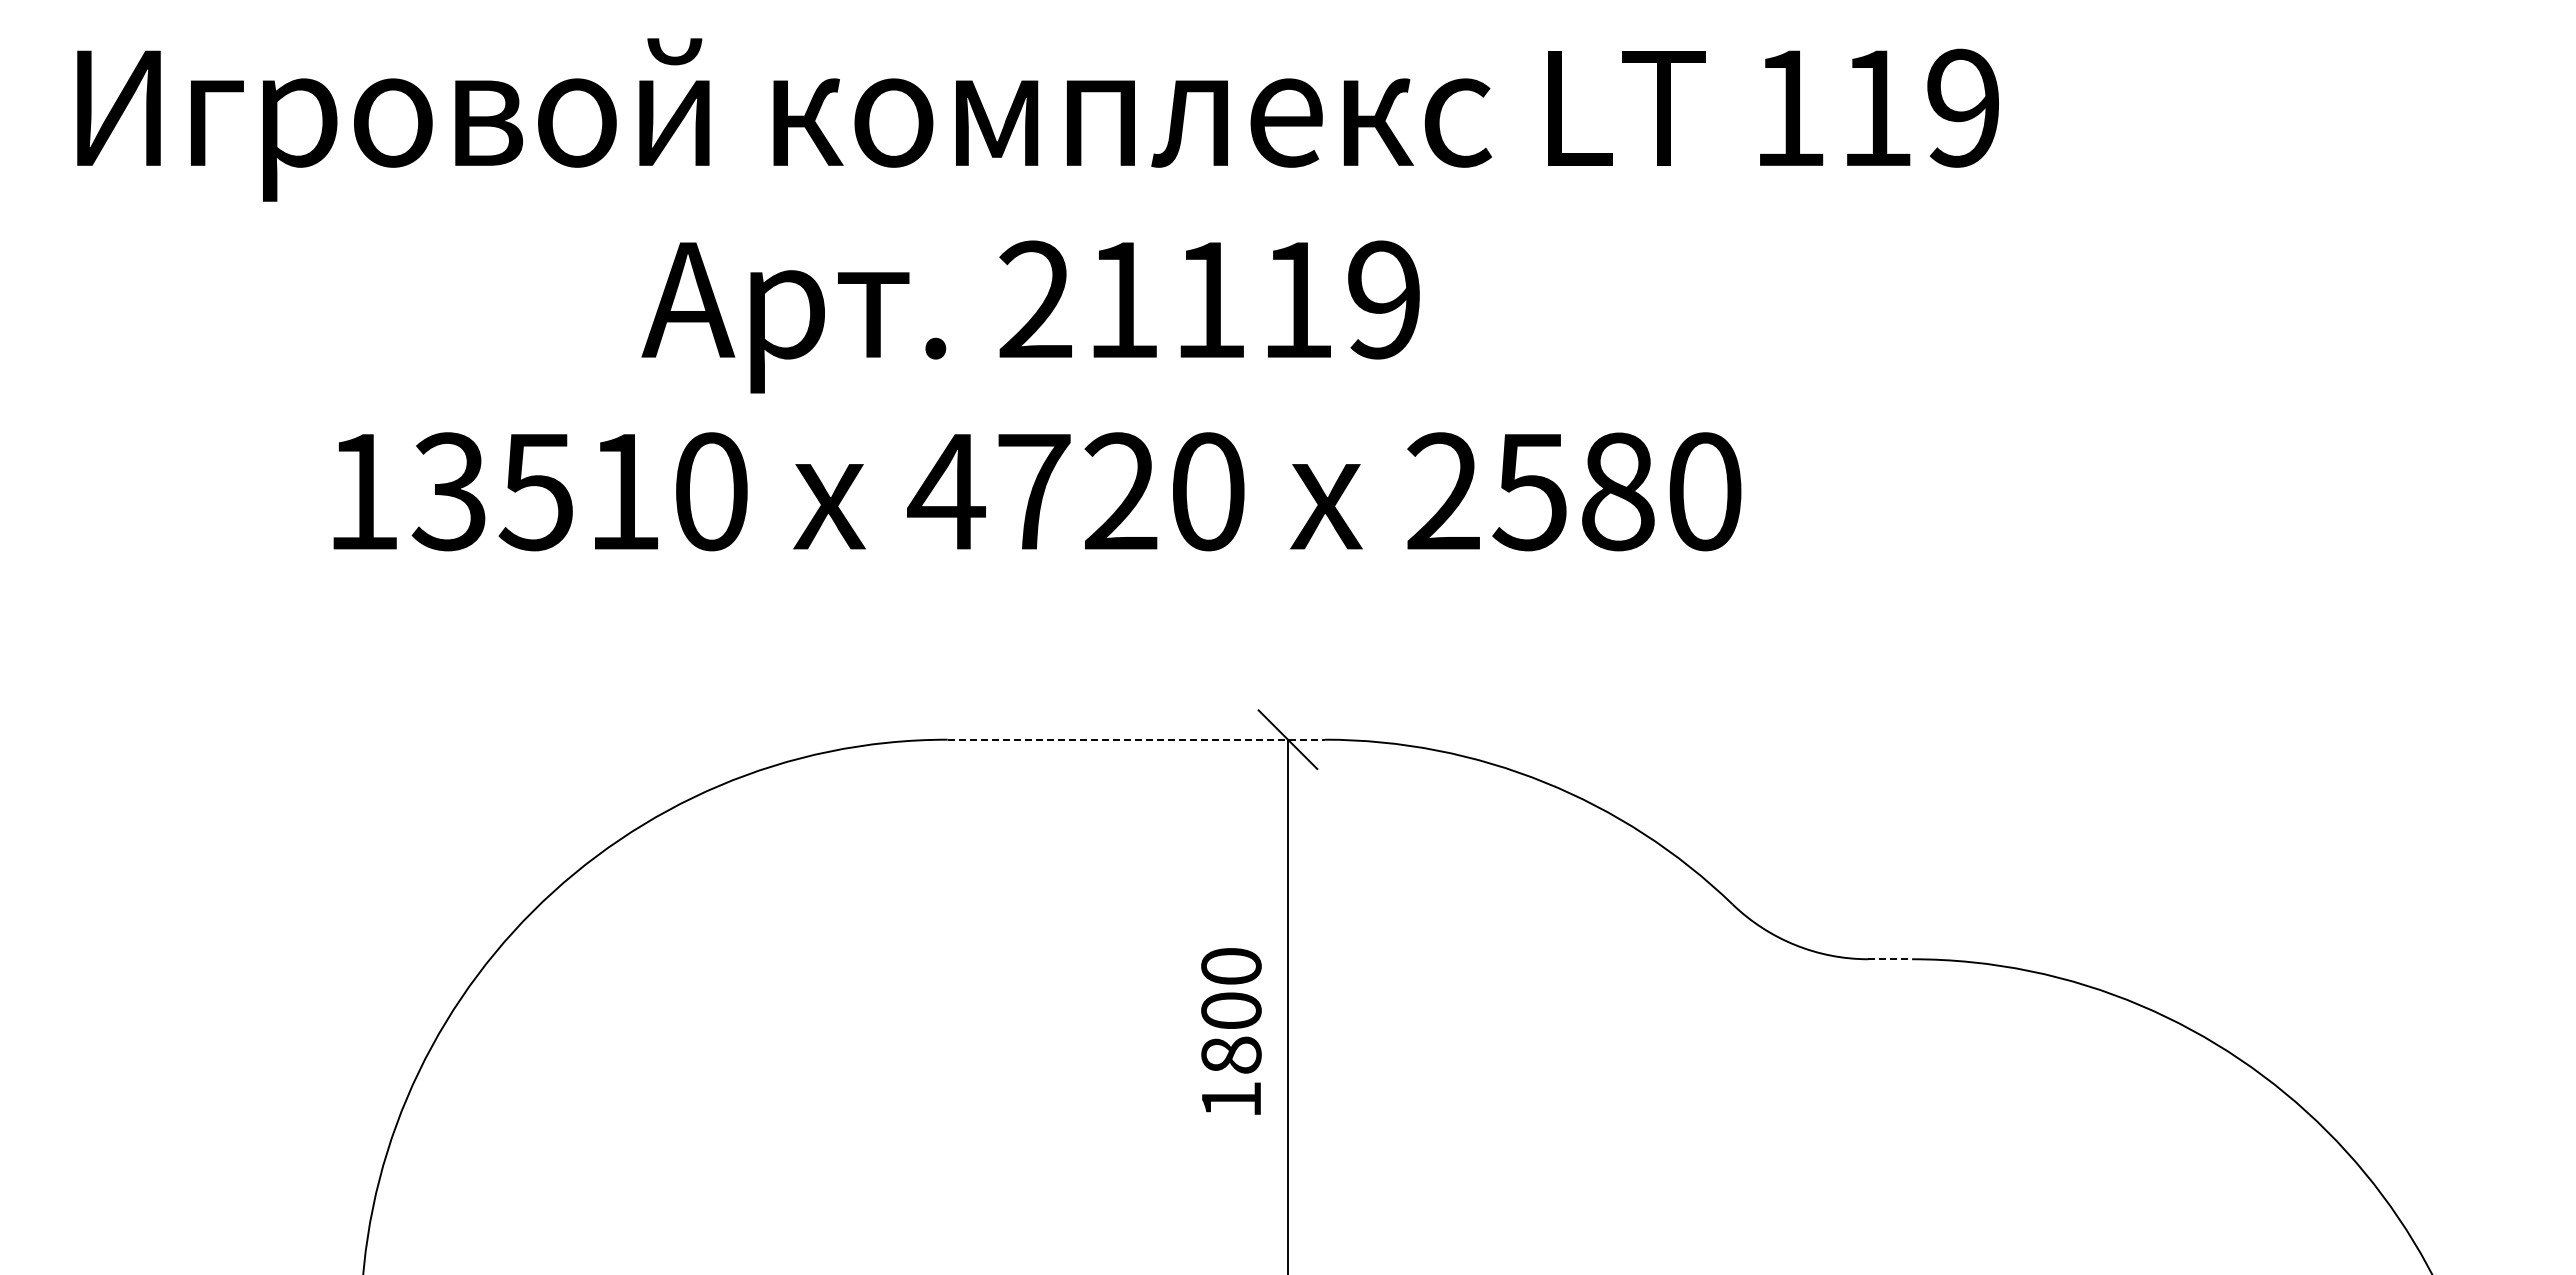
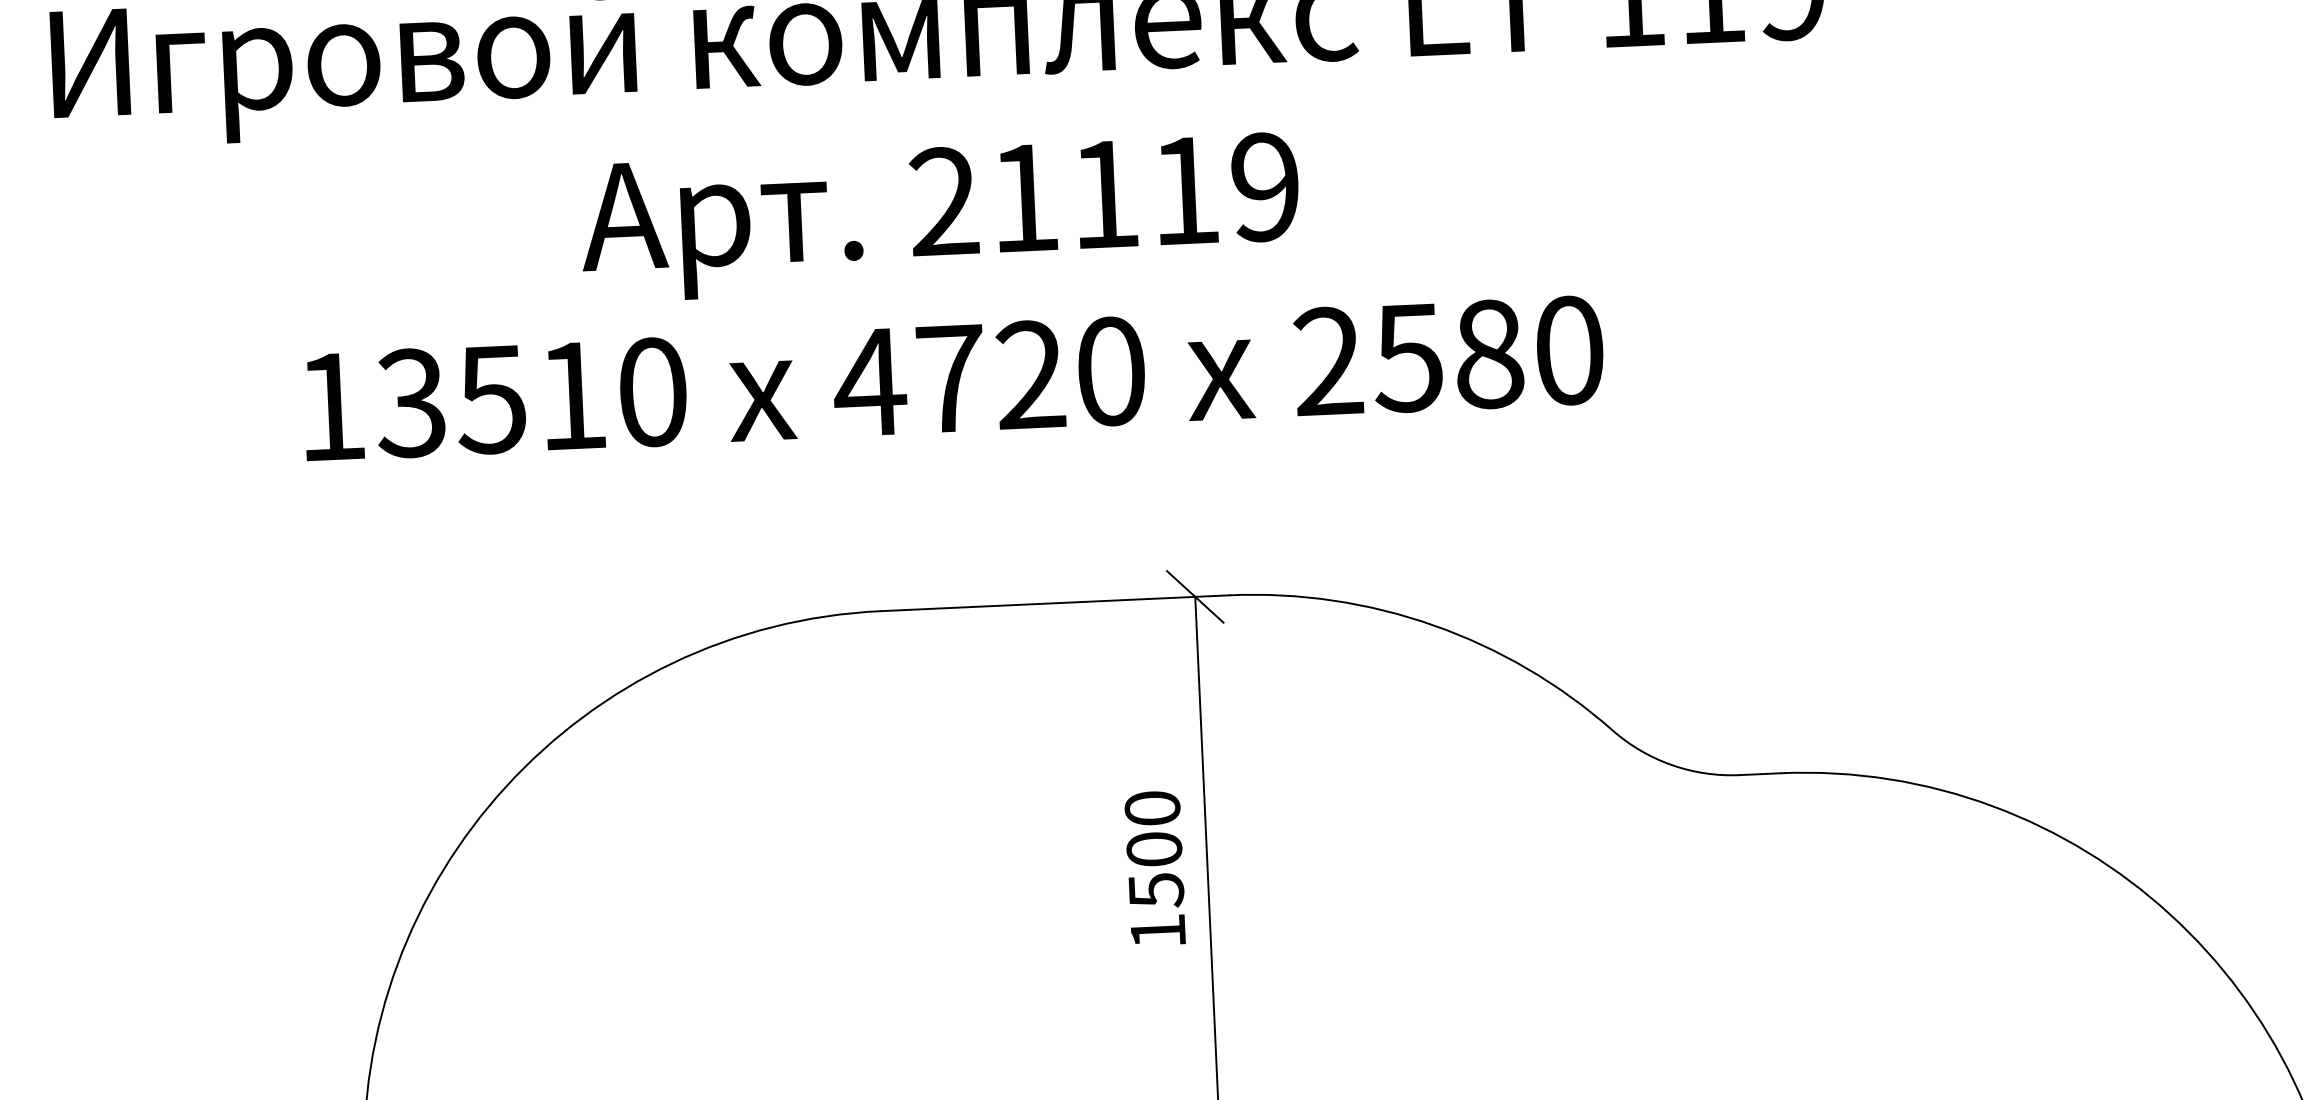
line: (1136, 739) -> (1055, 603), dashed -> solid
line: (1890, 959) -> (1760, 774), dashed -> solid
text: (1231, 1055) -> (1156, 890), 1800 -> 1500

